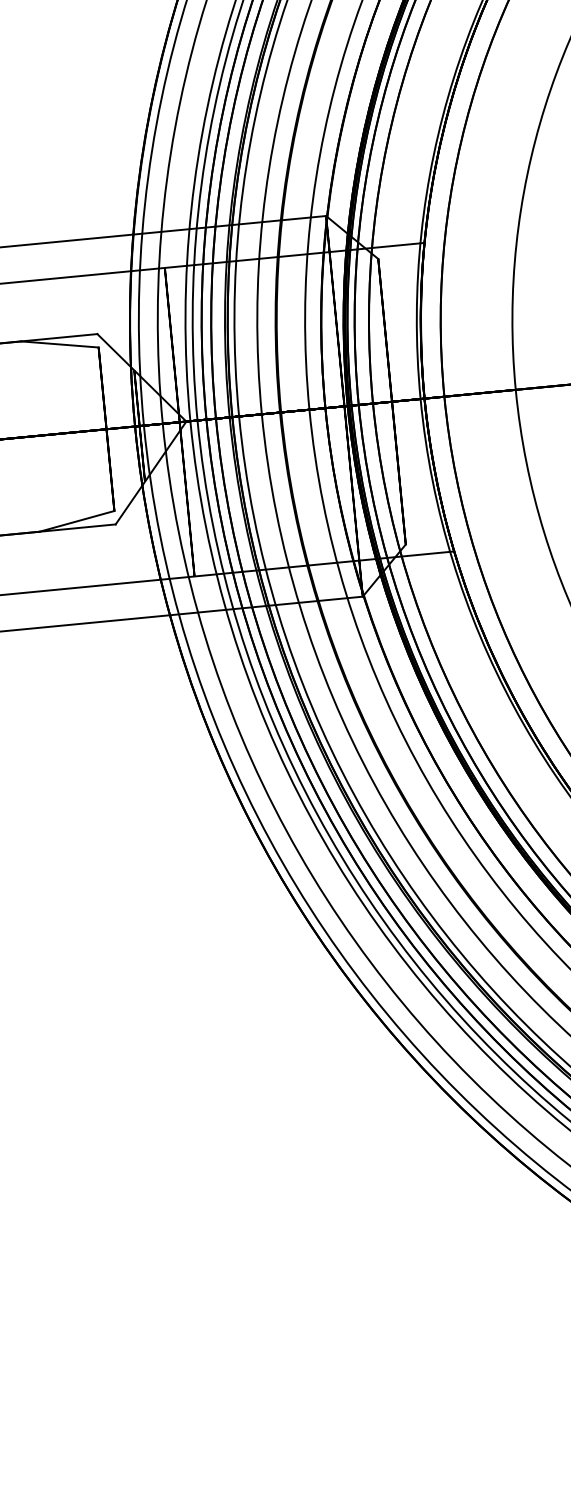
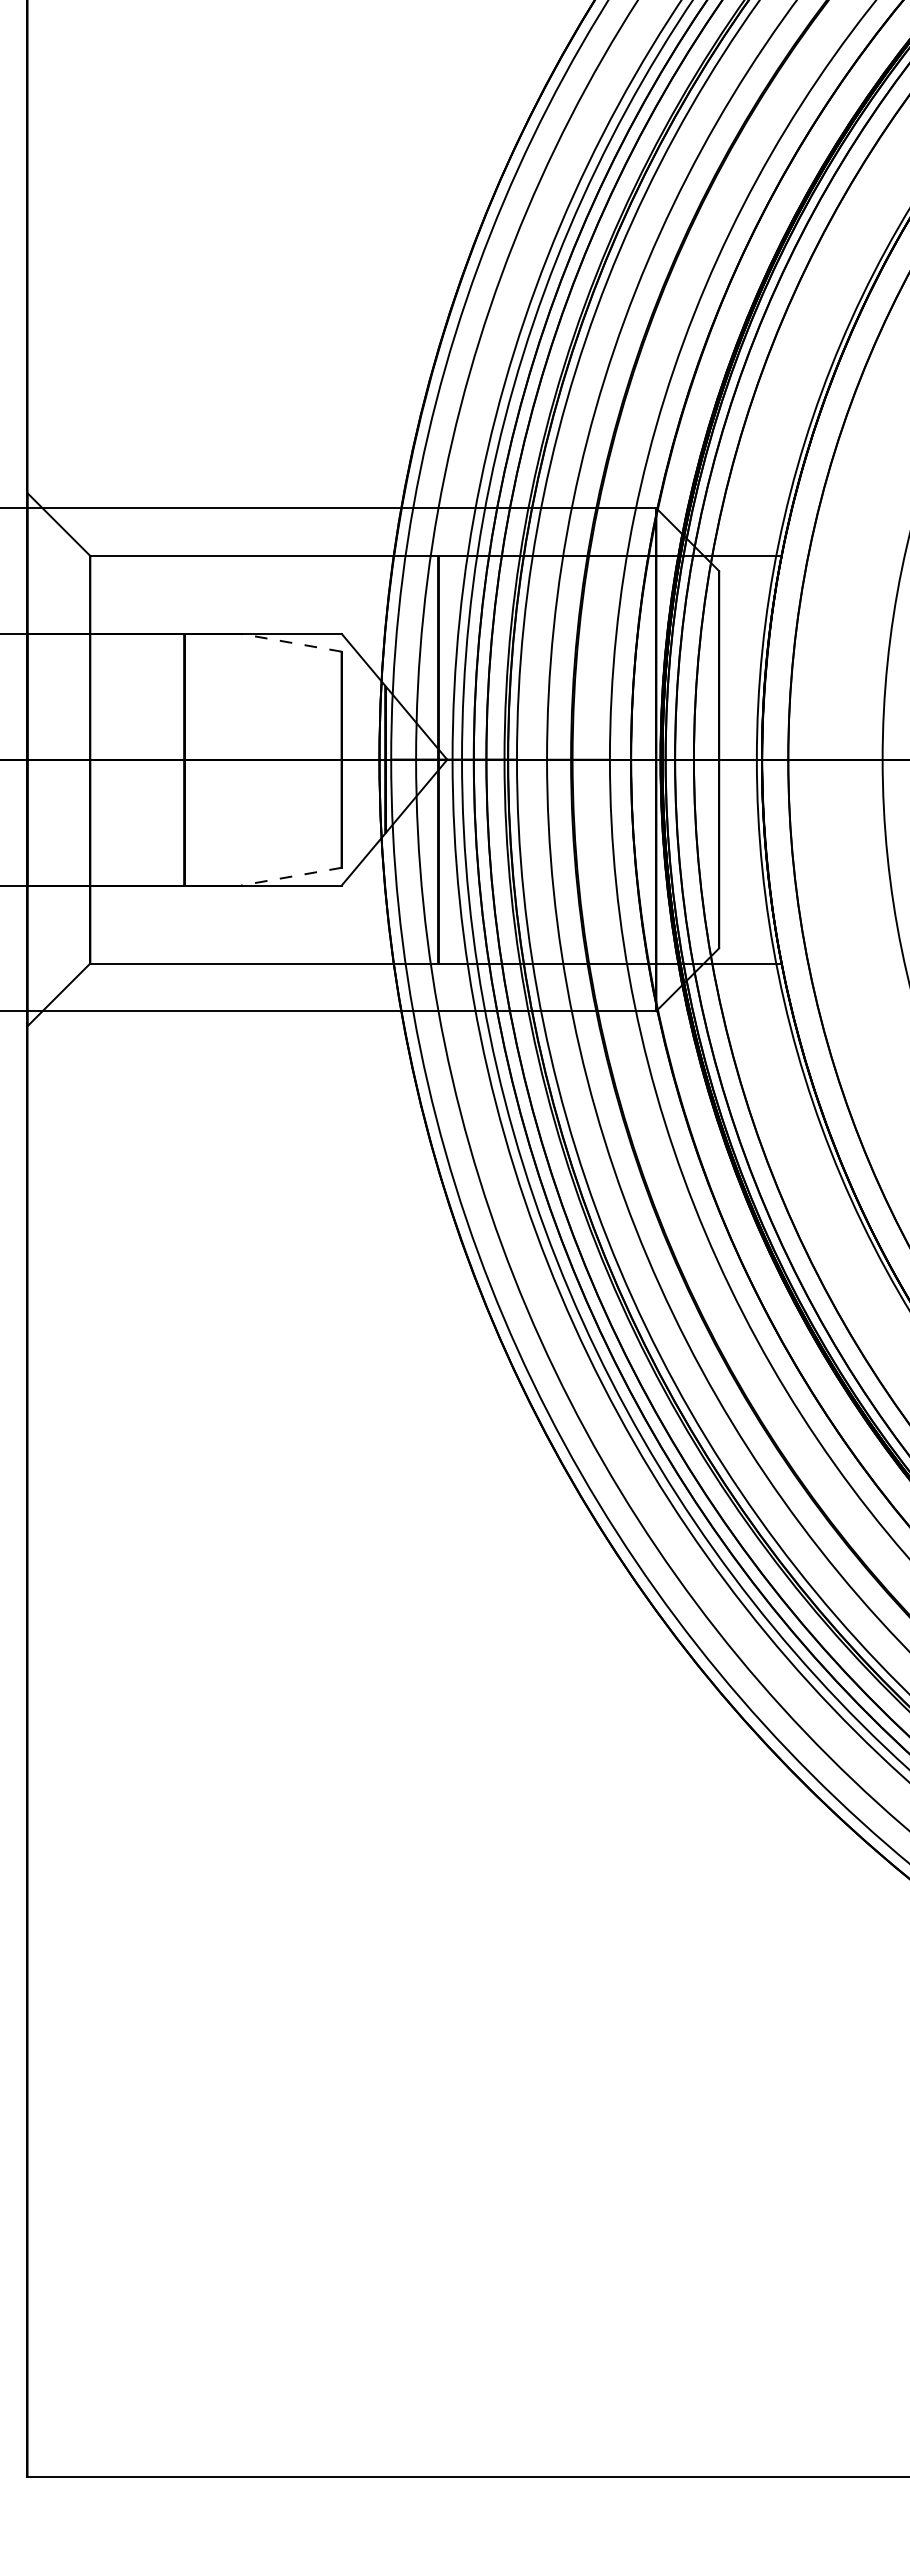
line: (59, 344) -> (290, 642), solid -> dashed
line: (76, 521) -> (290, 876), solid -> dashed

